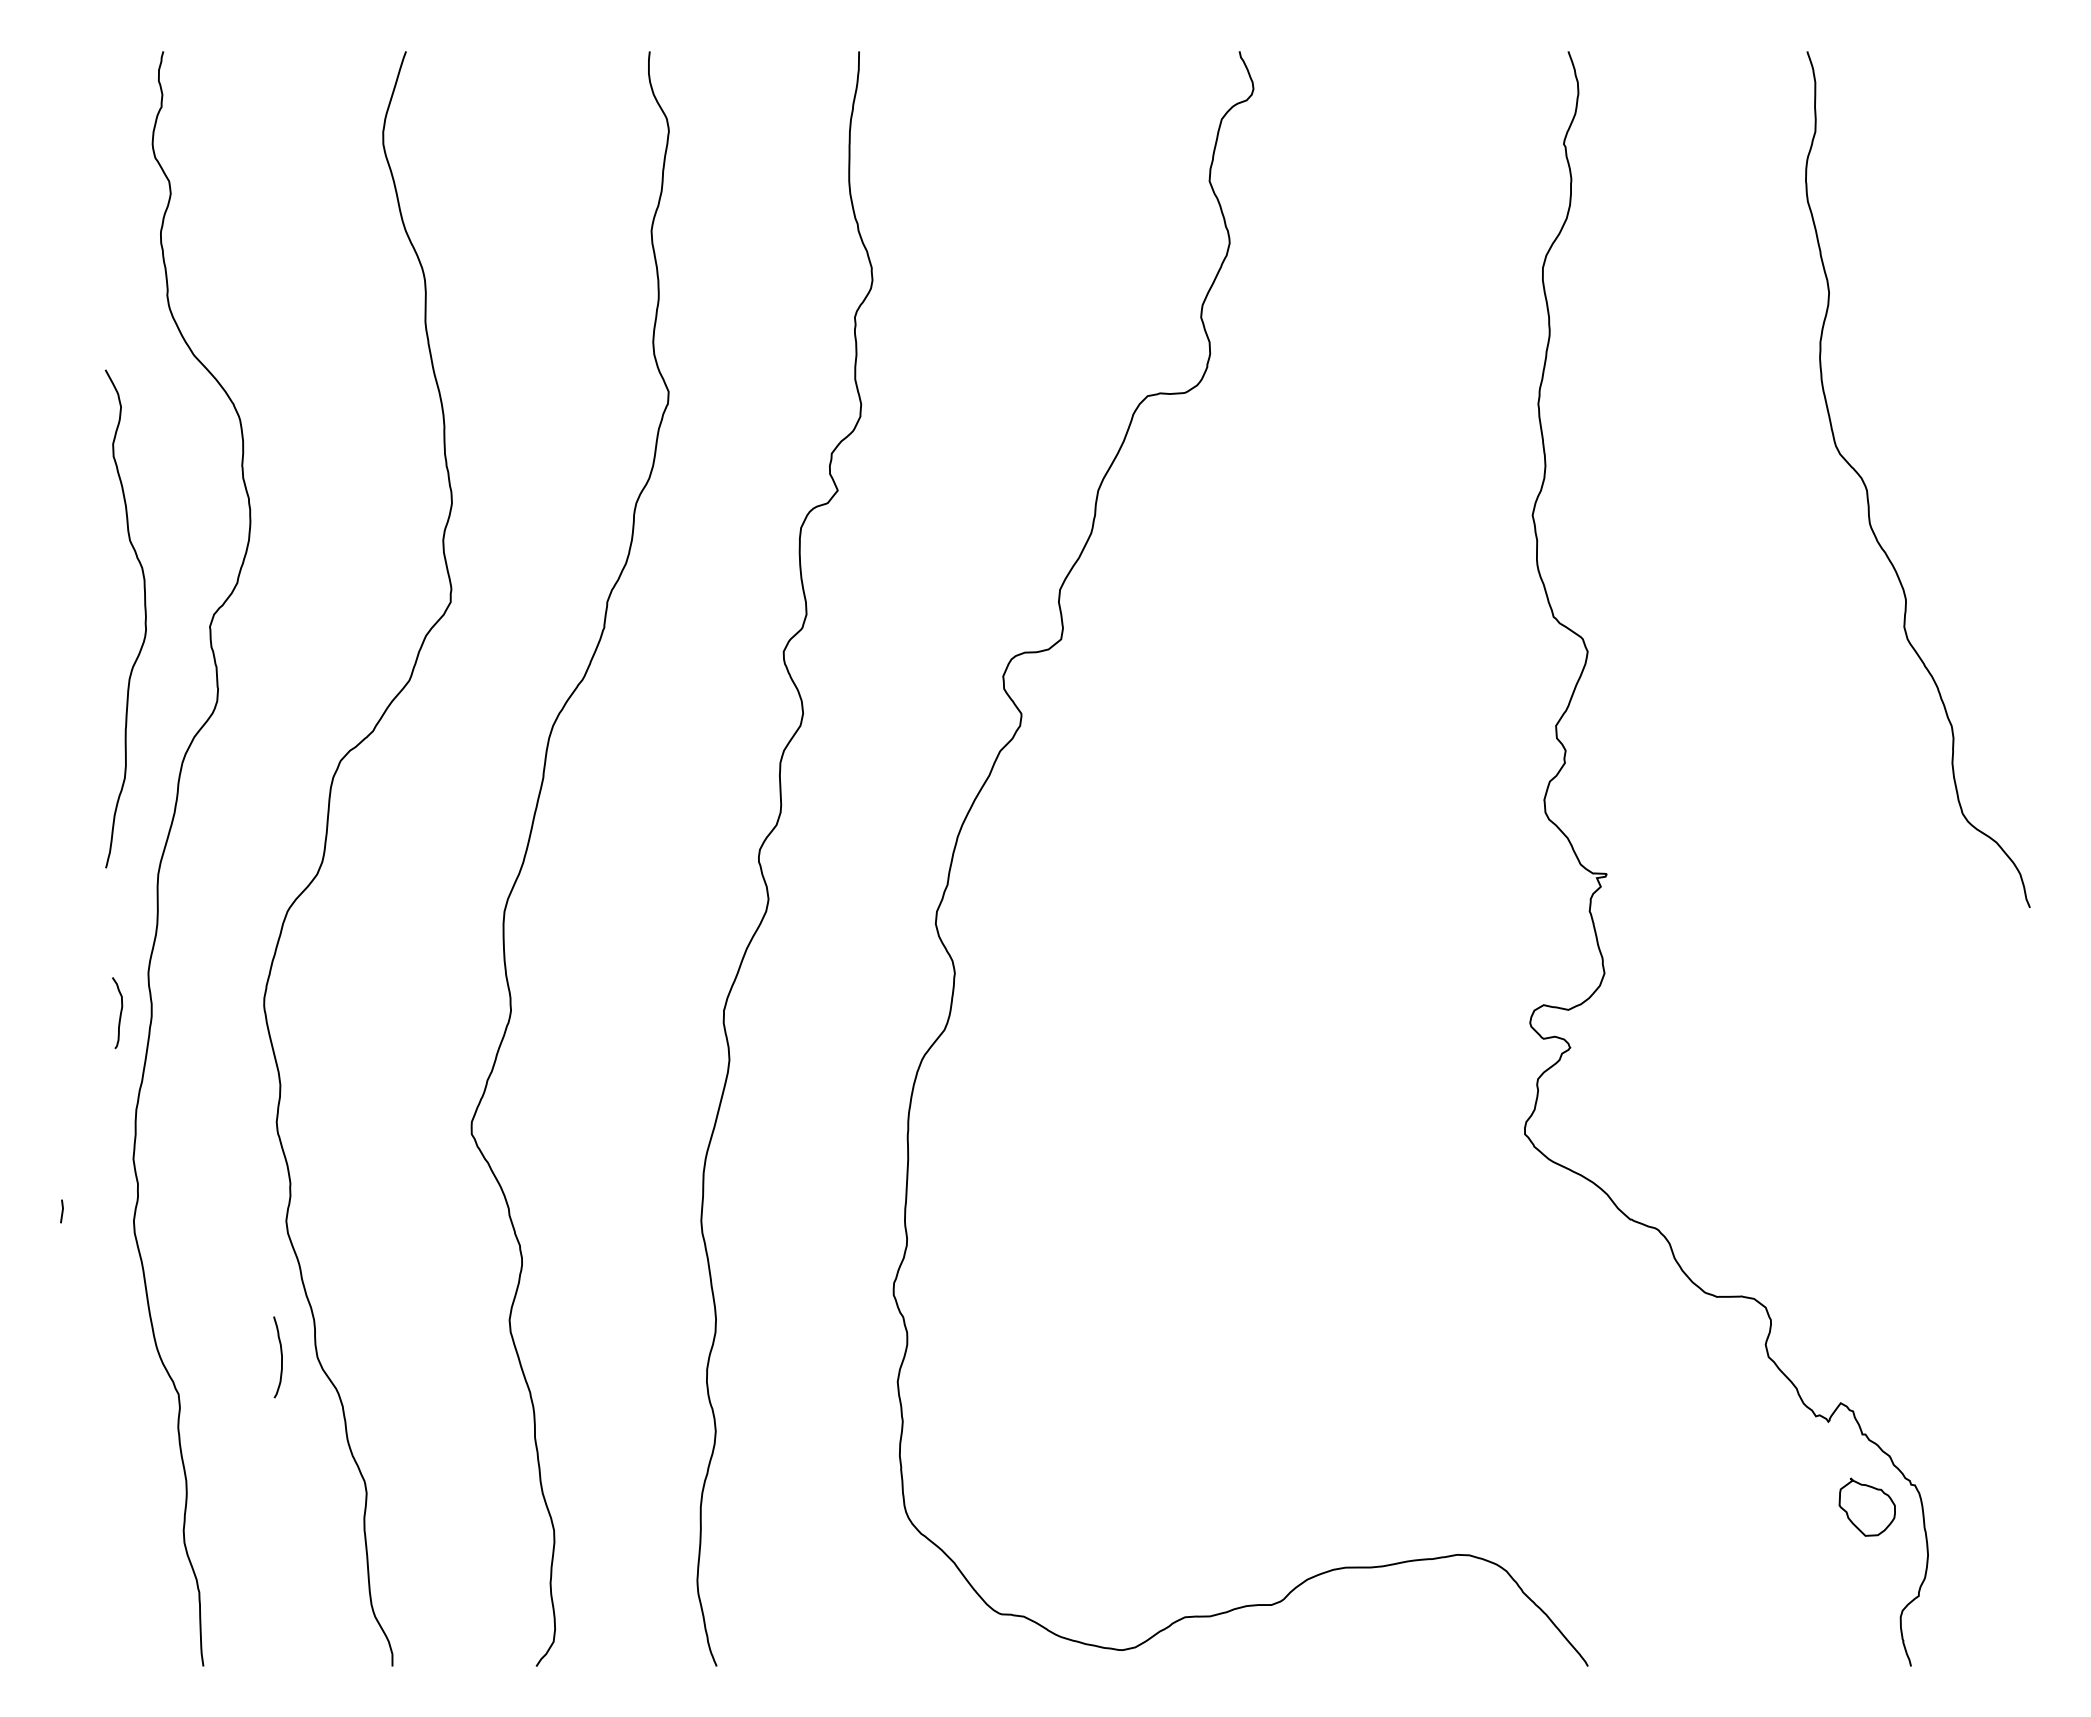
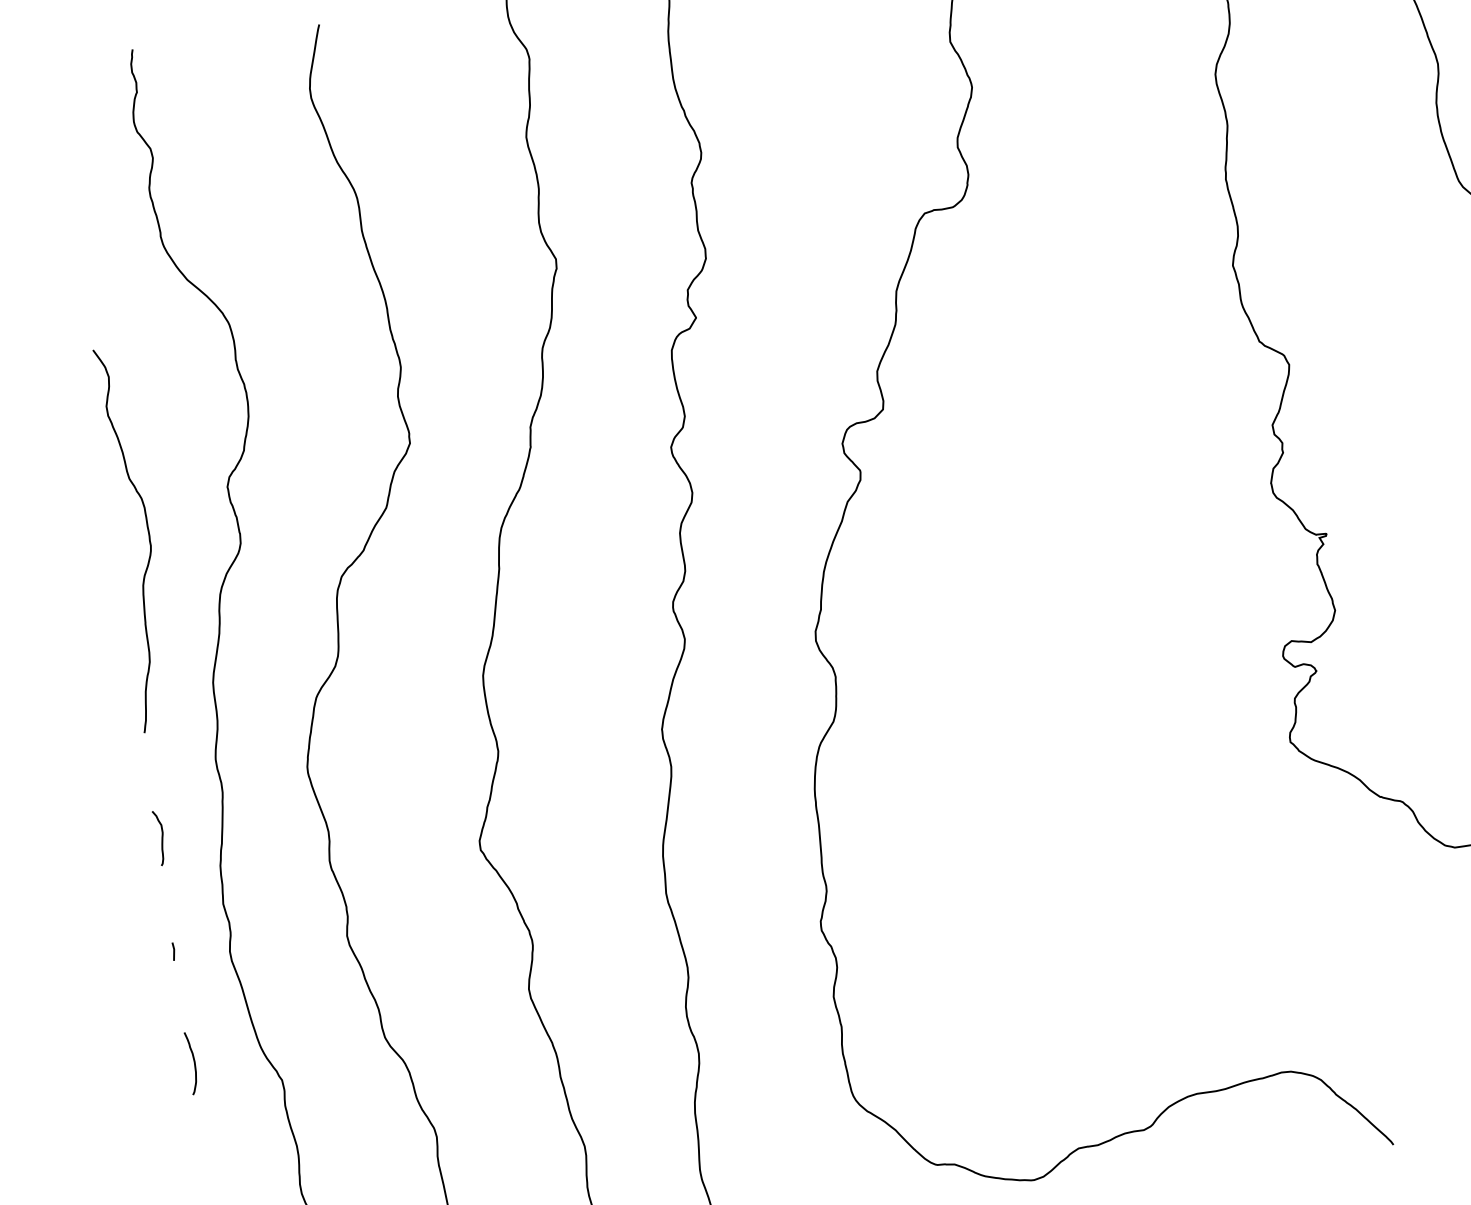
curve: (144, 620) -> (148, 538), moved
curve: (119, 1014) -> (161, 839), moved
curve: (281, 1357) -> (194, 1063), moved

